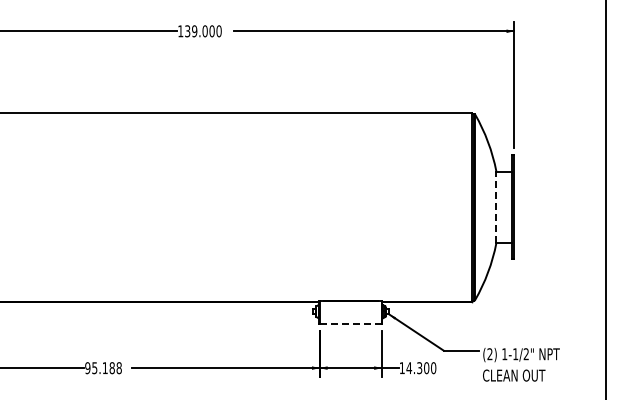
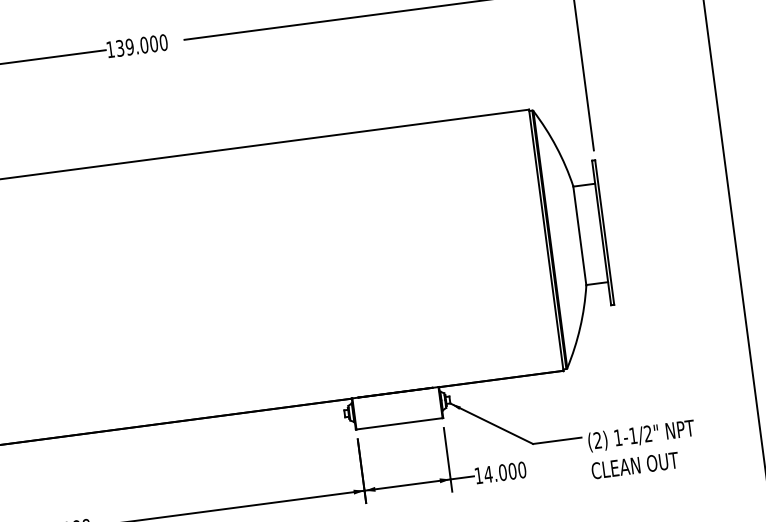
line: (496, 207) -> (580, 236), dashed -> solid
line: (351, 323) -> (400, 423), dashed -> solid
text: (419, 368) -> (502, 473), 14.300 -> 14.000

